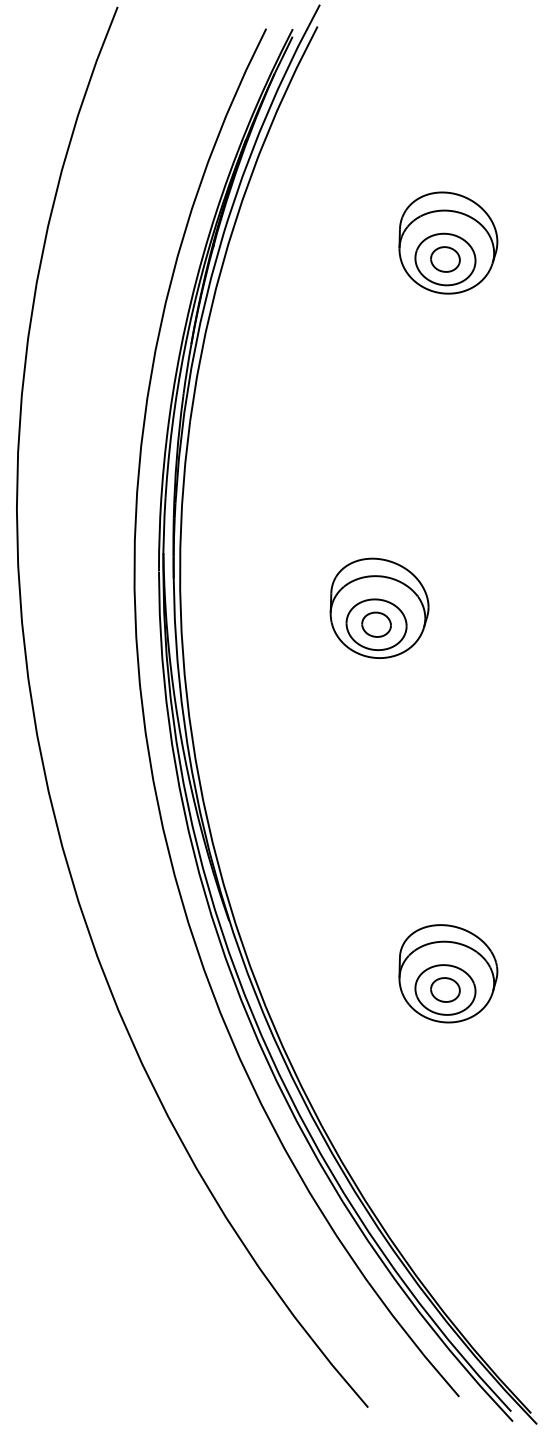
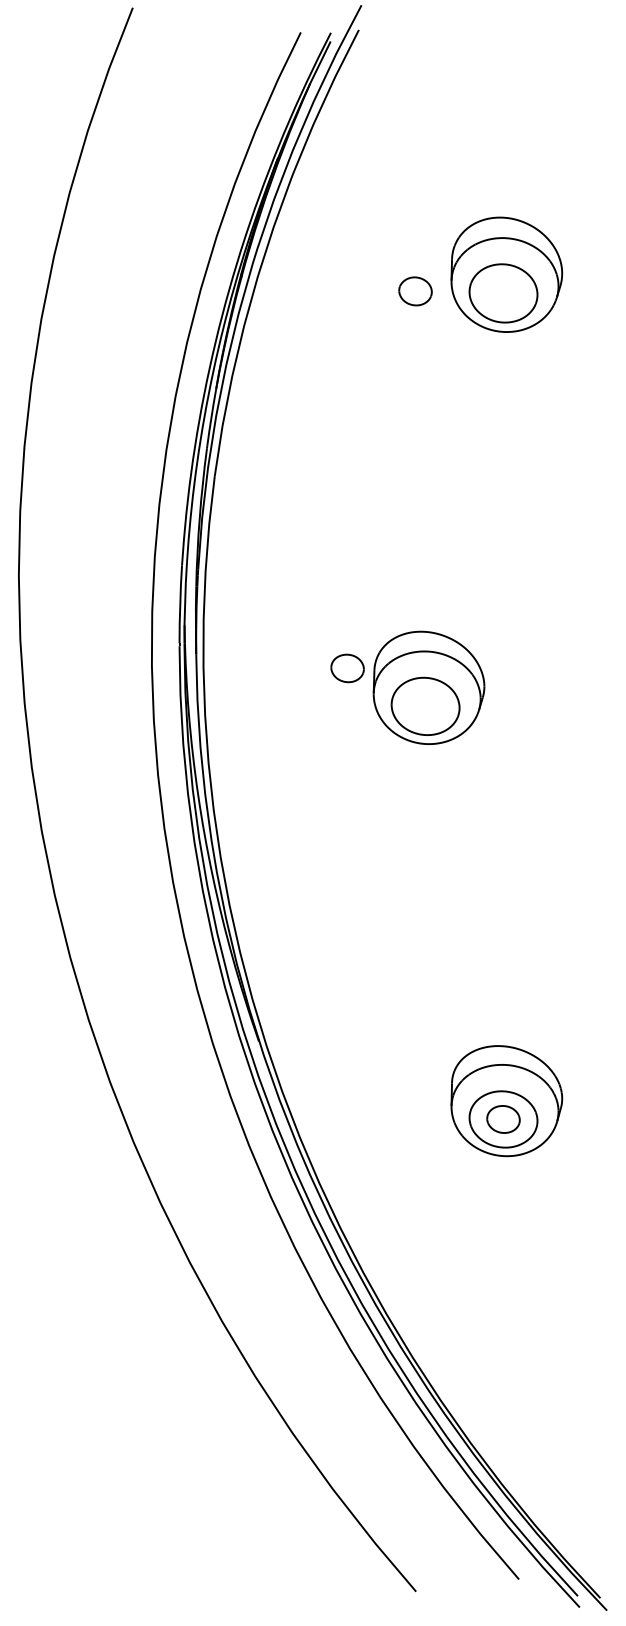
part: (445, 259) -> (415, 291), moved
part: (376, 624) -> (347, 668), moved

